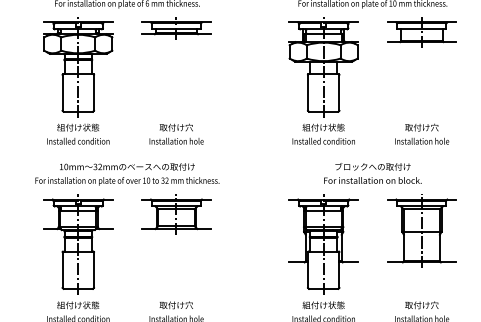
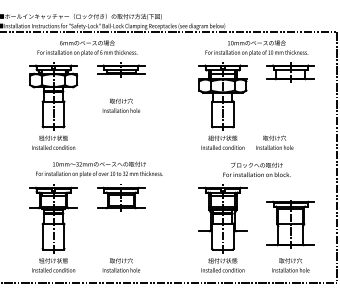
text: (175, 133) -> (120, 105), moved
text: (421, 133) -> (274, 142), moved
text: (127, 172) -> (99, 168), moved
part: (421, 232) -> (290, 224), moved

